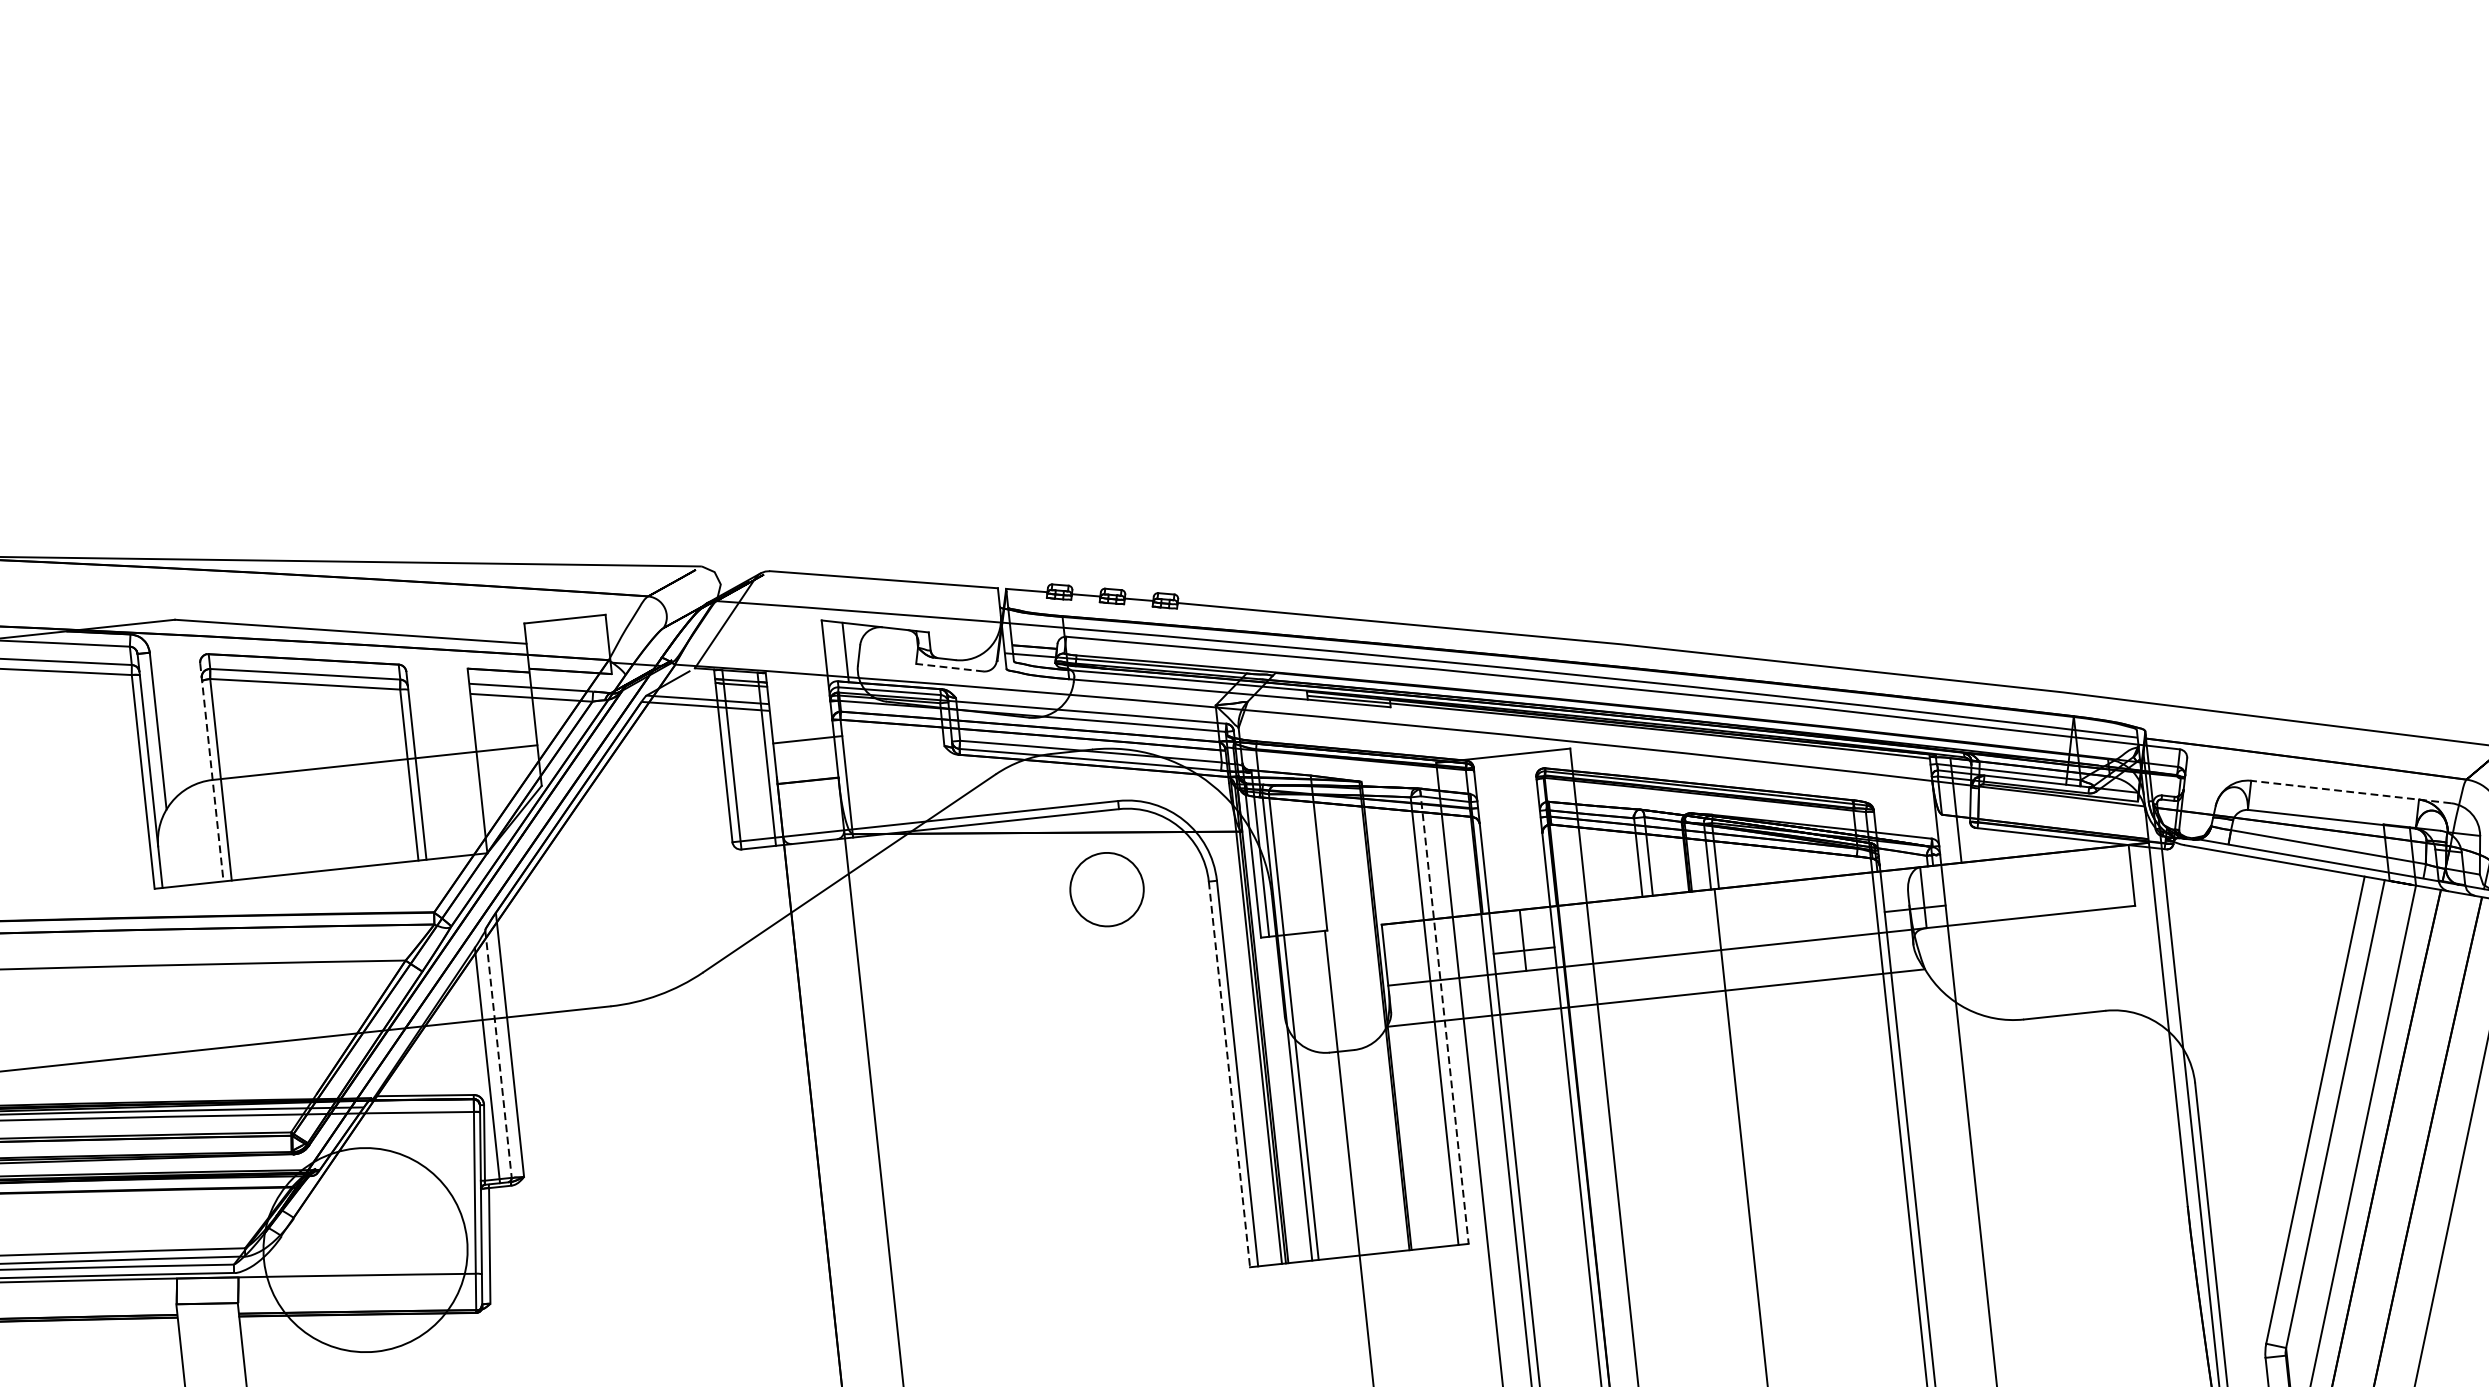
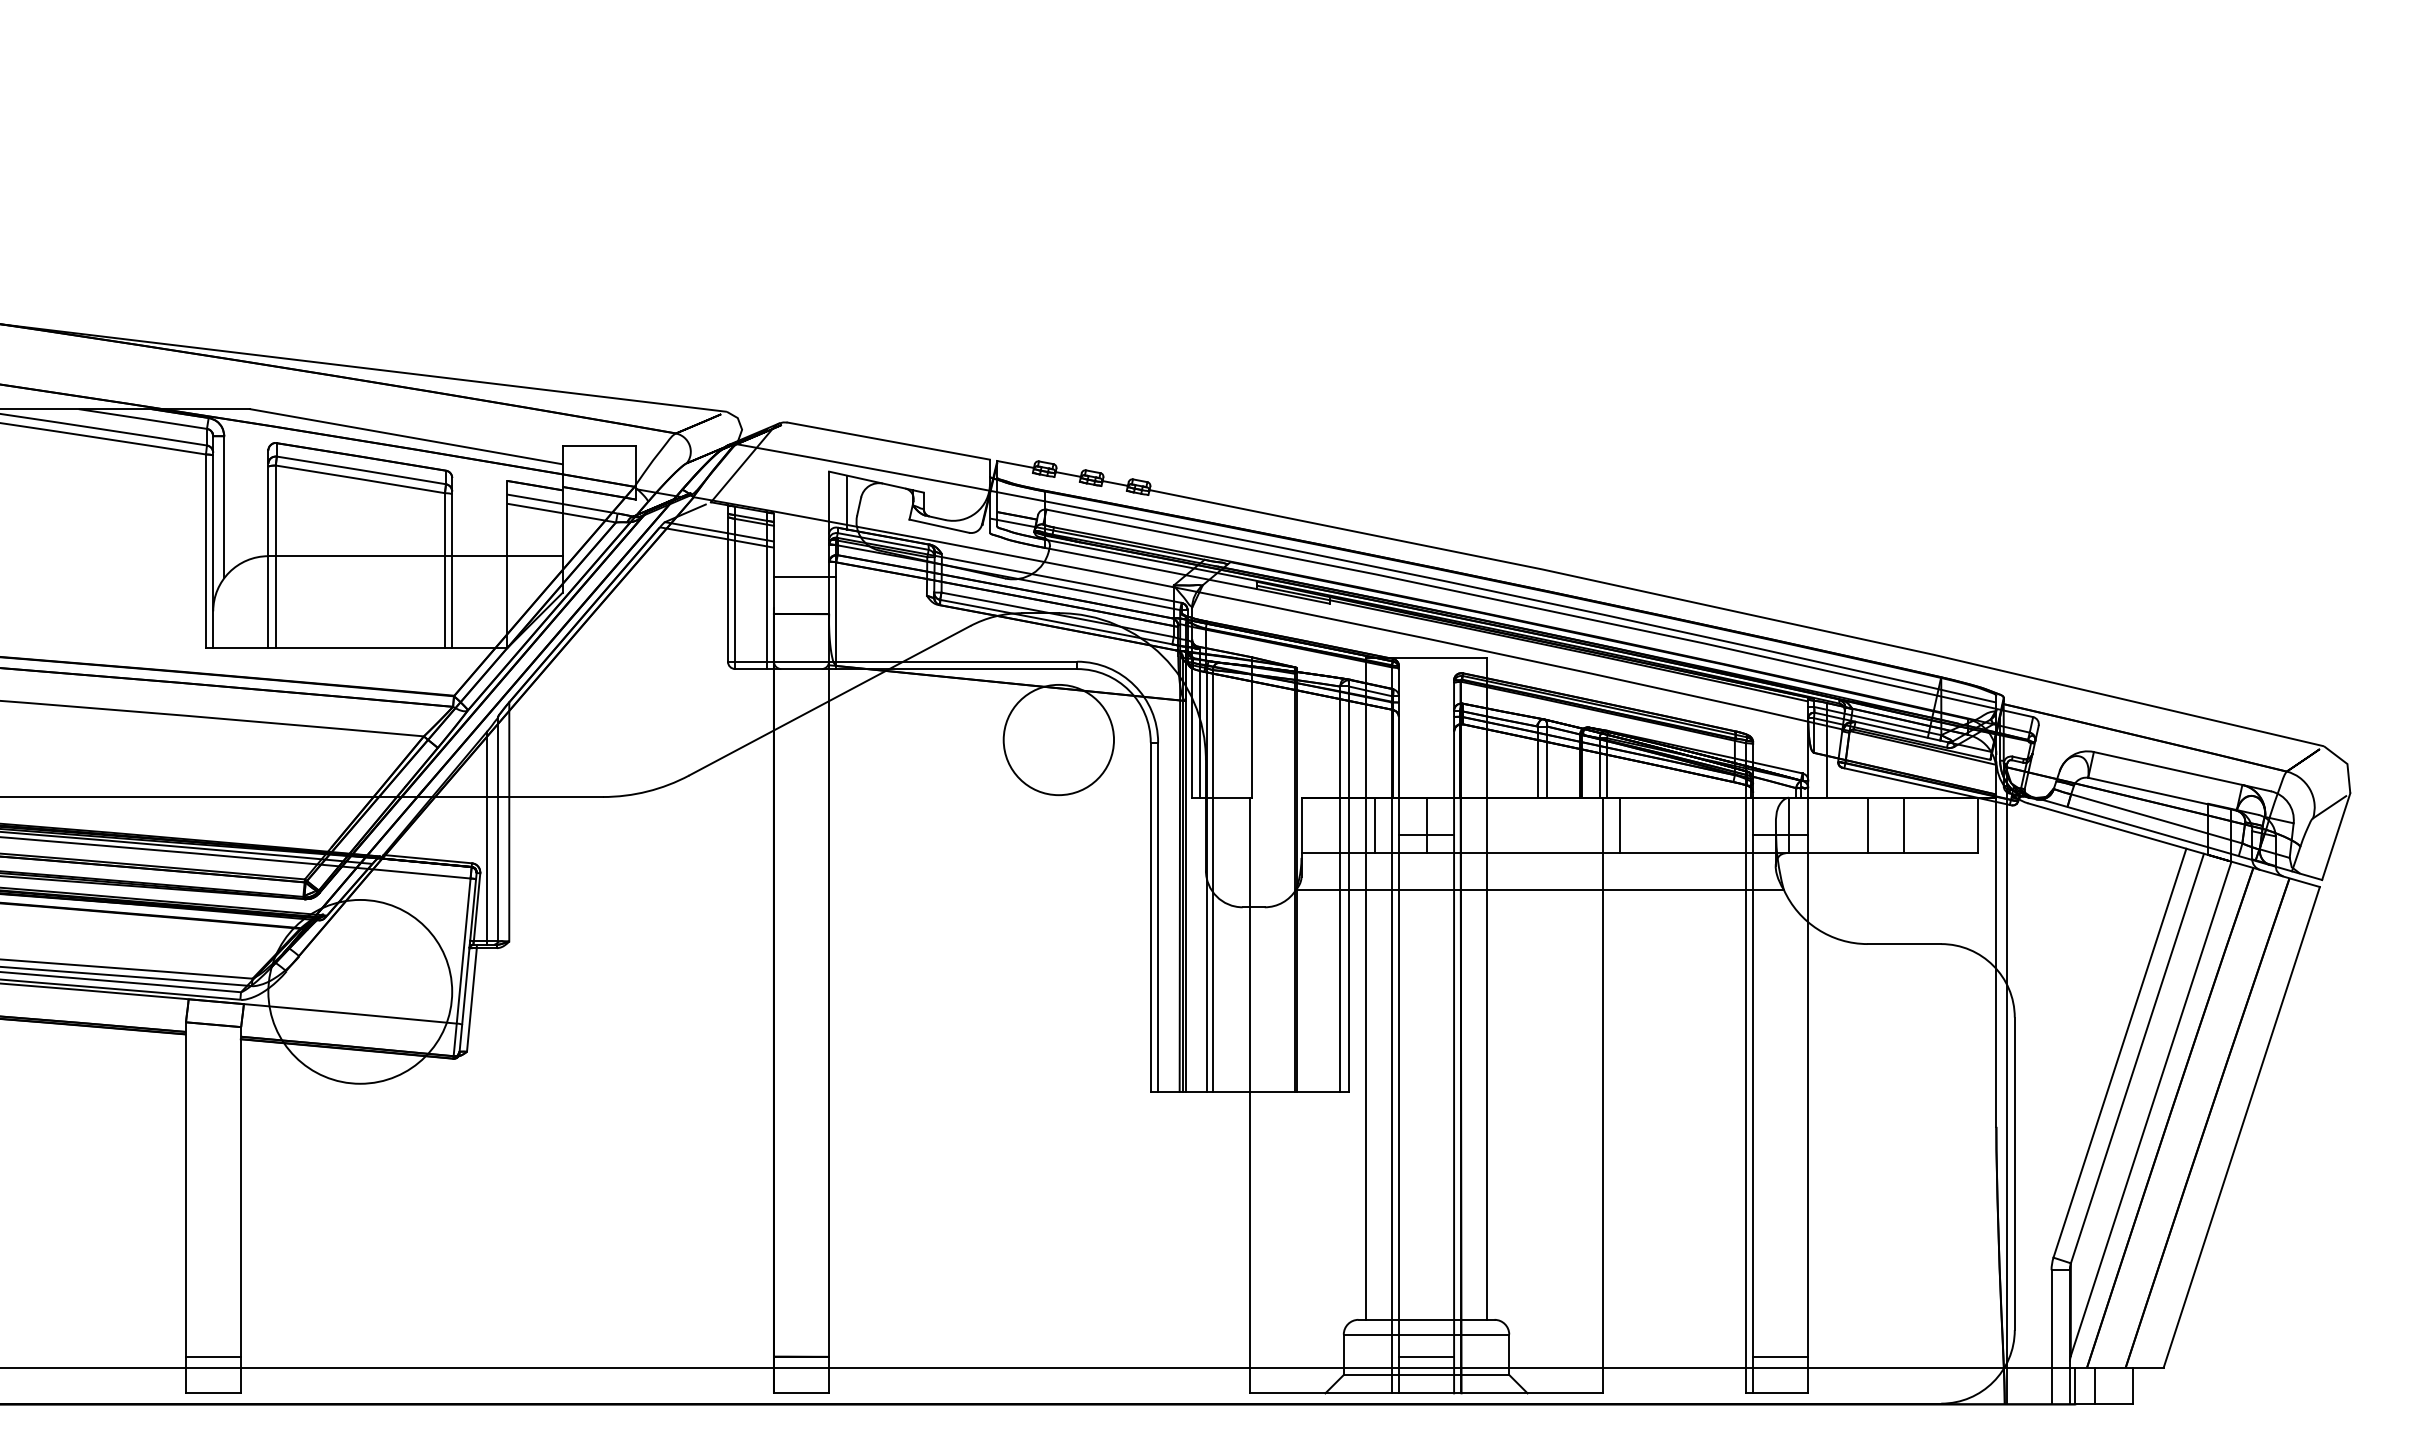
line: (950, 668) -> (939, 526), dashed -> solid
line: (212, 772) -> (268, 549), dashed -> solid
line: (2351, 791) -> (2182, 771), dashed -> solid
line: (2050, 883) -> (1904, 824), added
line: (2009, 887) -> (1867, 824), added
circle: (1106, 889) -> (1058, 739), size x1.67
line: (1735, 916) -> (1619, 824), added
line: (1466, 945) -> (1375, 824), added
line: (1444, 1016) -> (1348, 885), dashed -> solid
line: (498, 1054) -> (498, 829), dashed -> solid
line: (1229, 1074) -> (1150, 917), dashed -> solid

